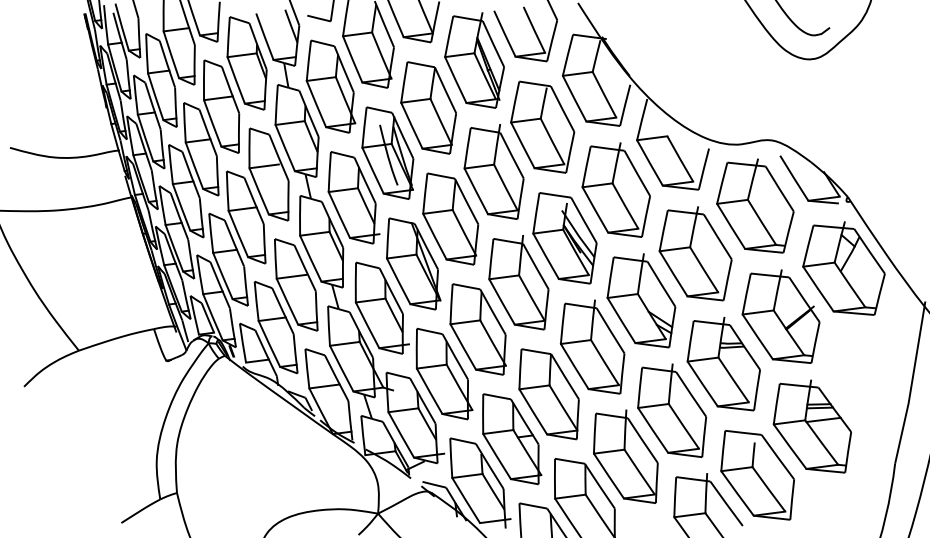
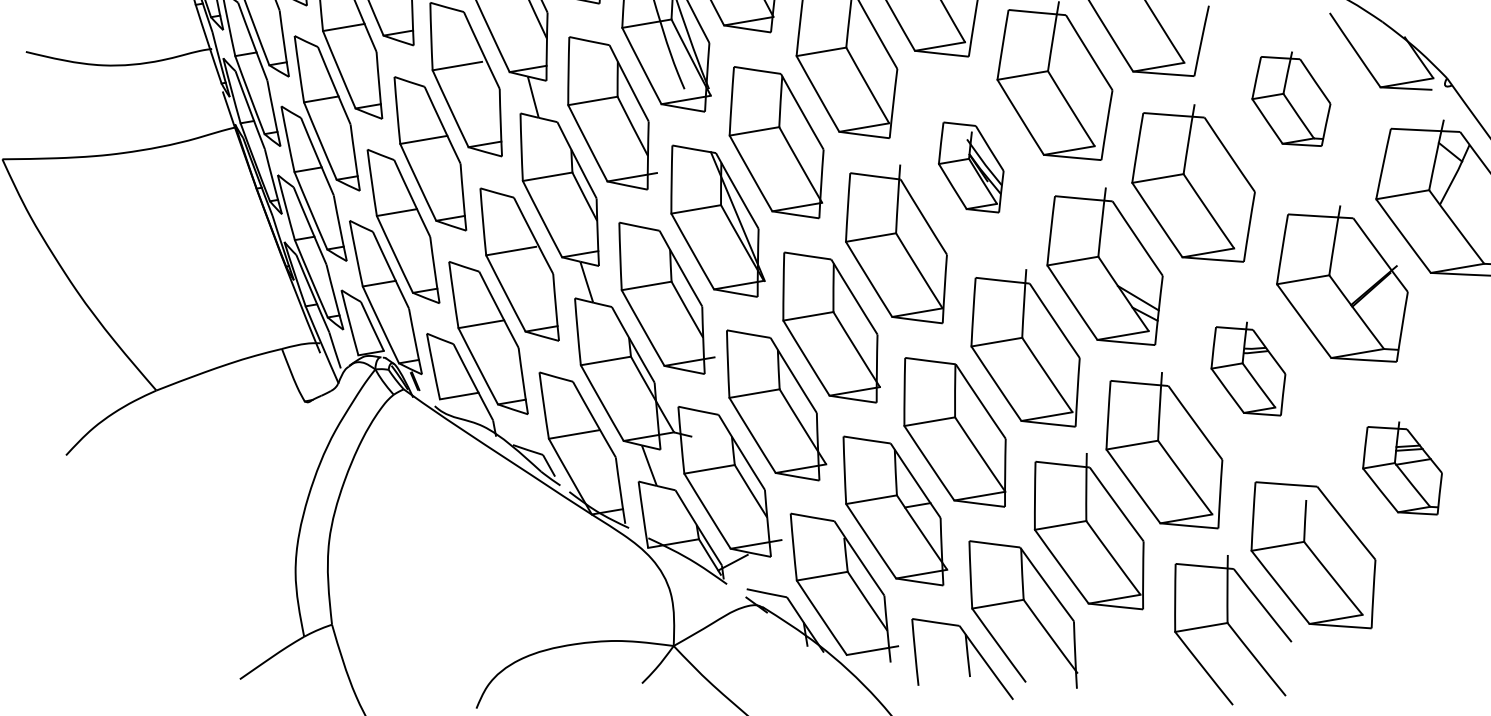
part: (755, 205) -> (1291, 98), size x0.6
part: (564, 238) -> (970, 167), size x0.6
part: (723, 364) -> (1248, 370), size x0.6
part: (811, 426) -> (1401, 469), size x0.6

